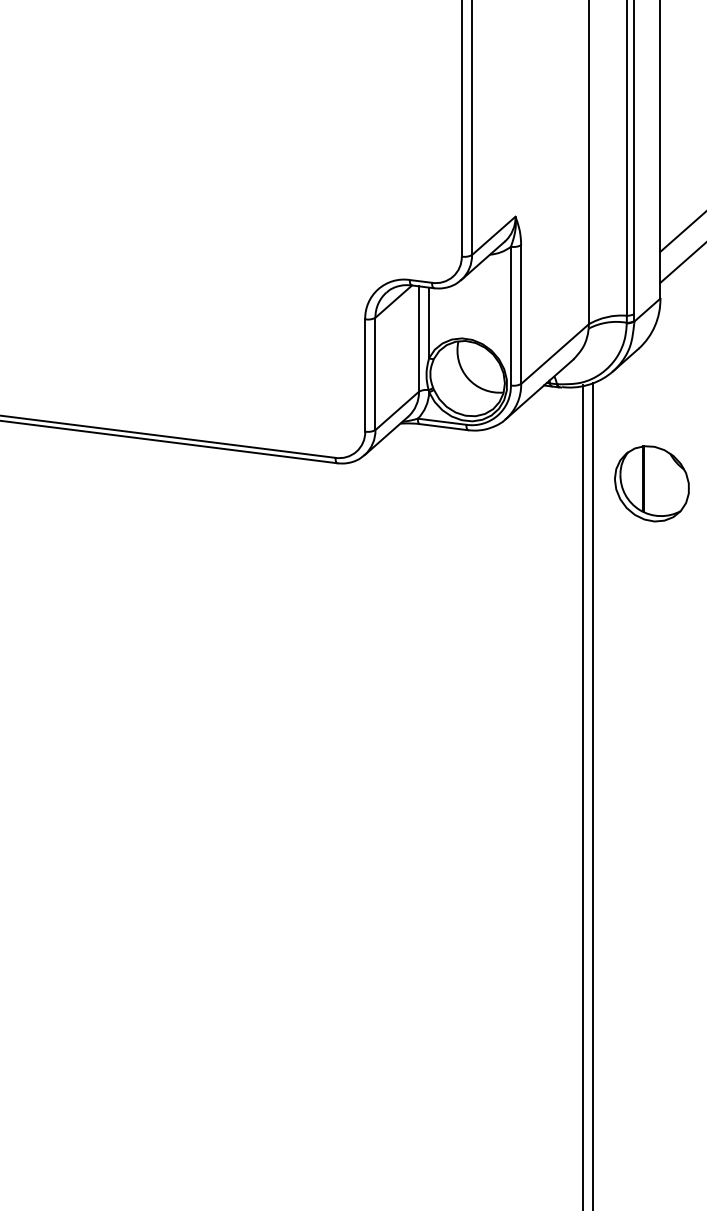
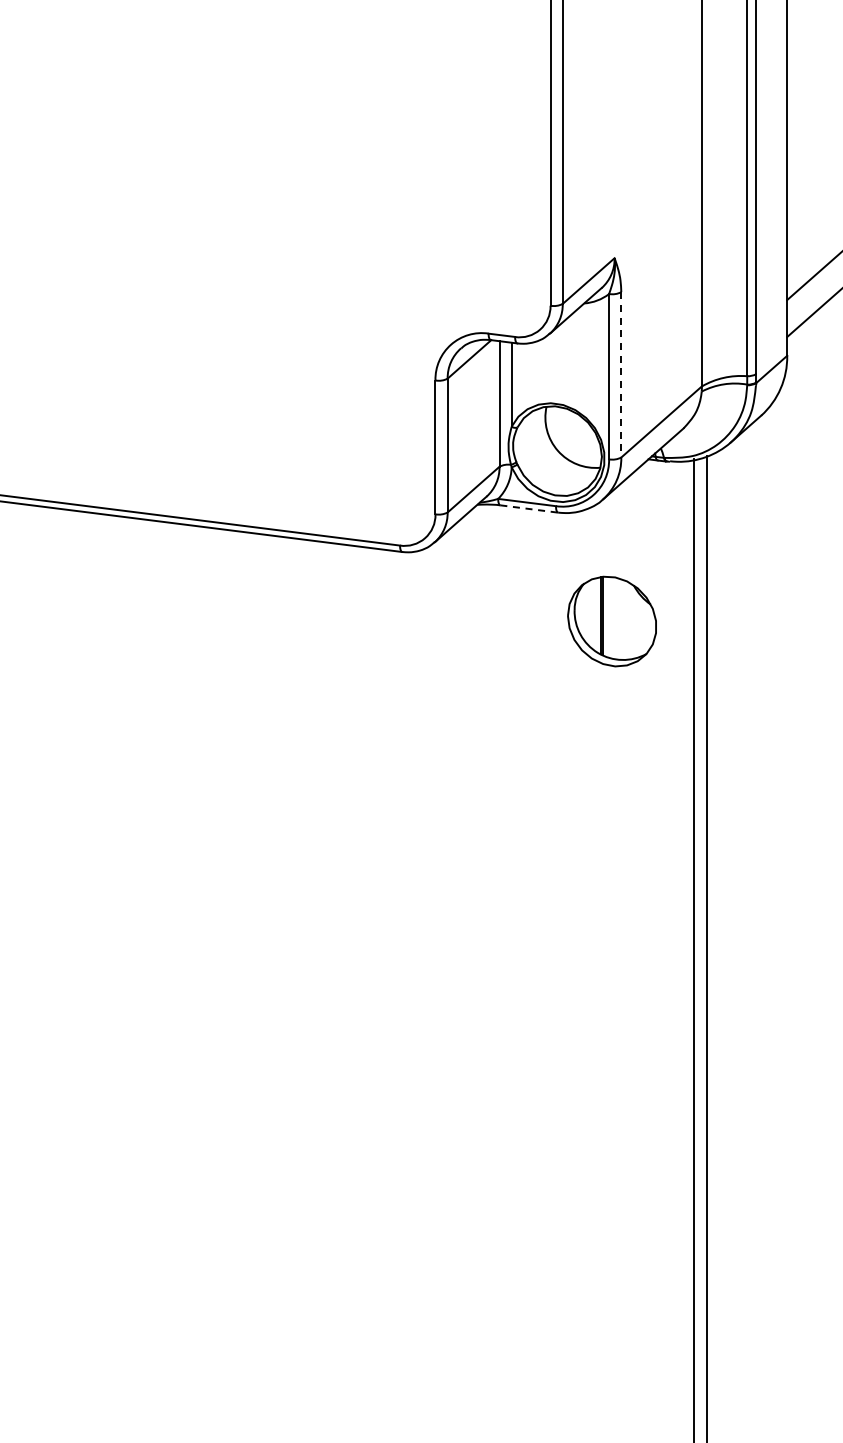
line: (521, 314) -> (621, 374), solid -> dashed
line: (444, 427) -> (529, 509), solid -> dashed
part: (651, 483) -> (611, 621), moved

